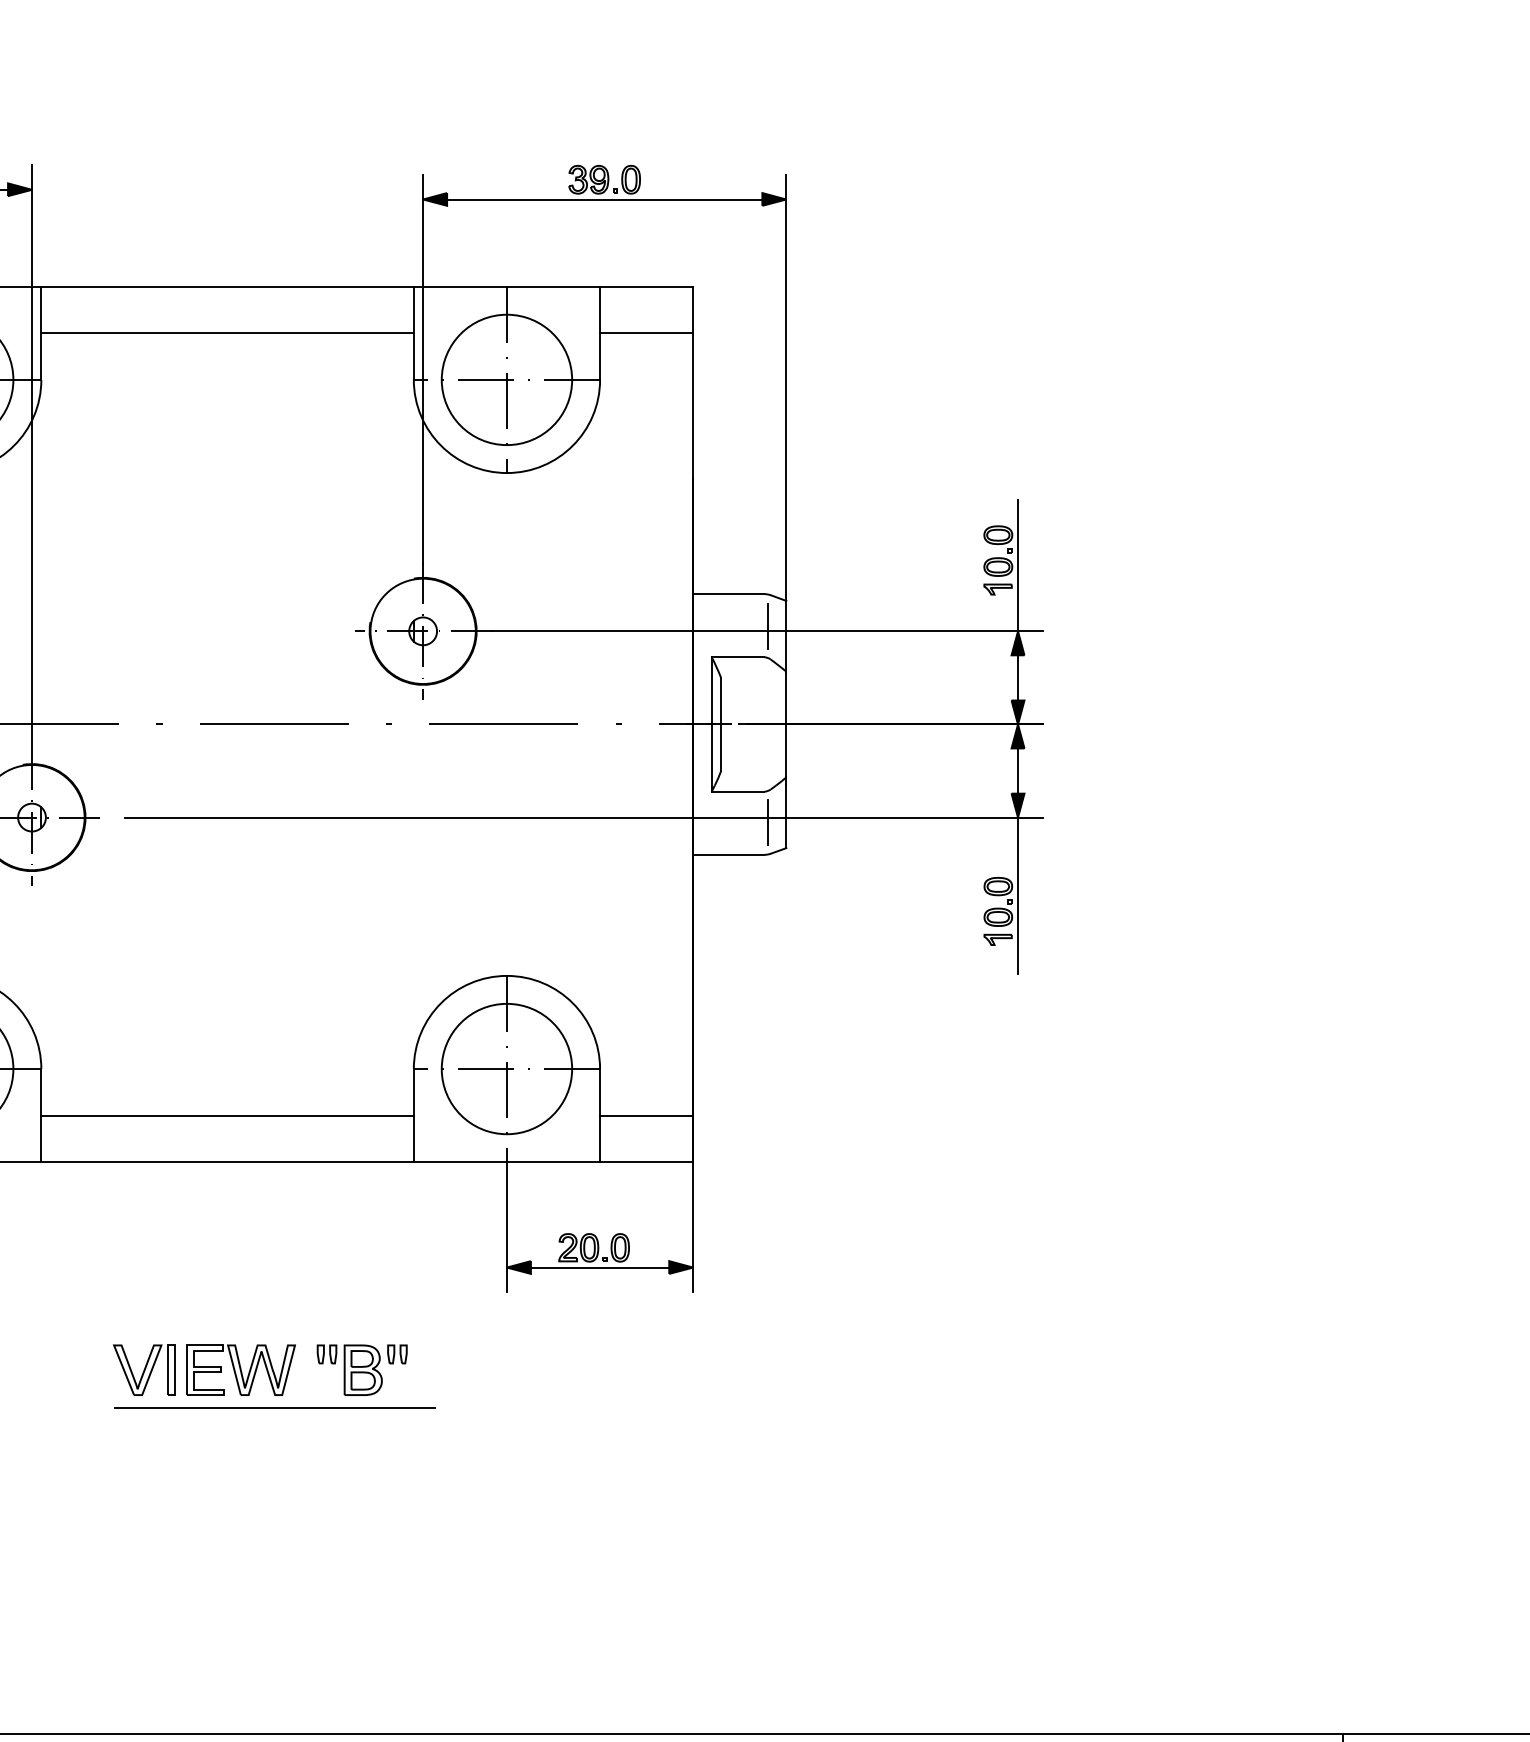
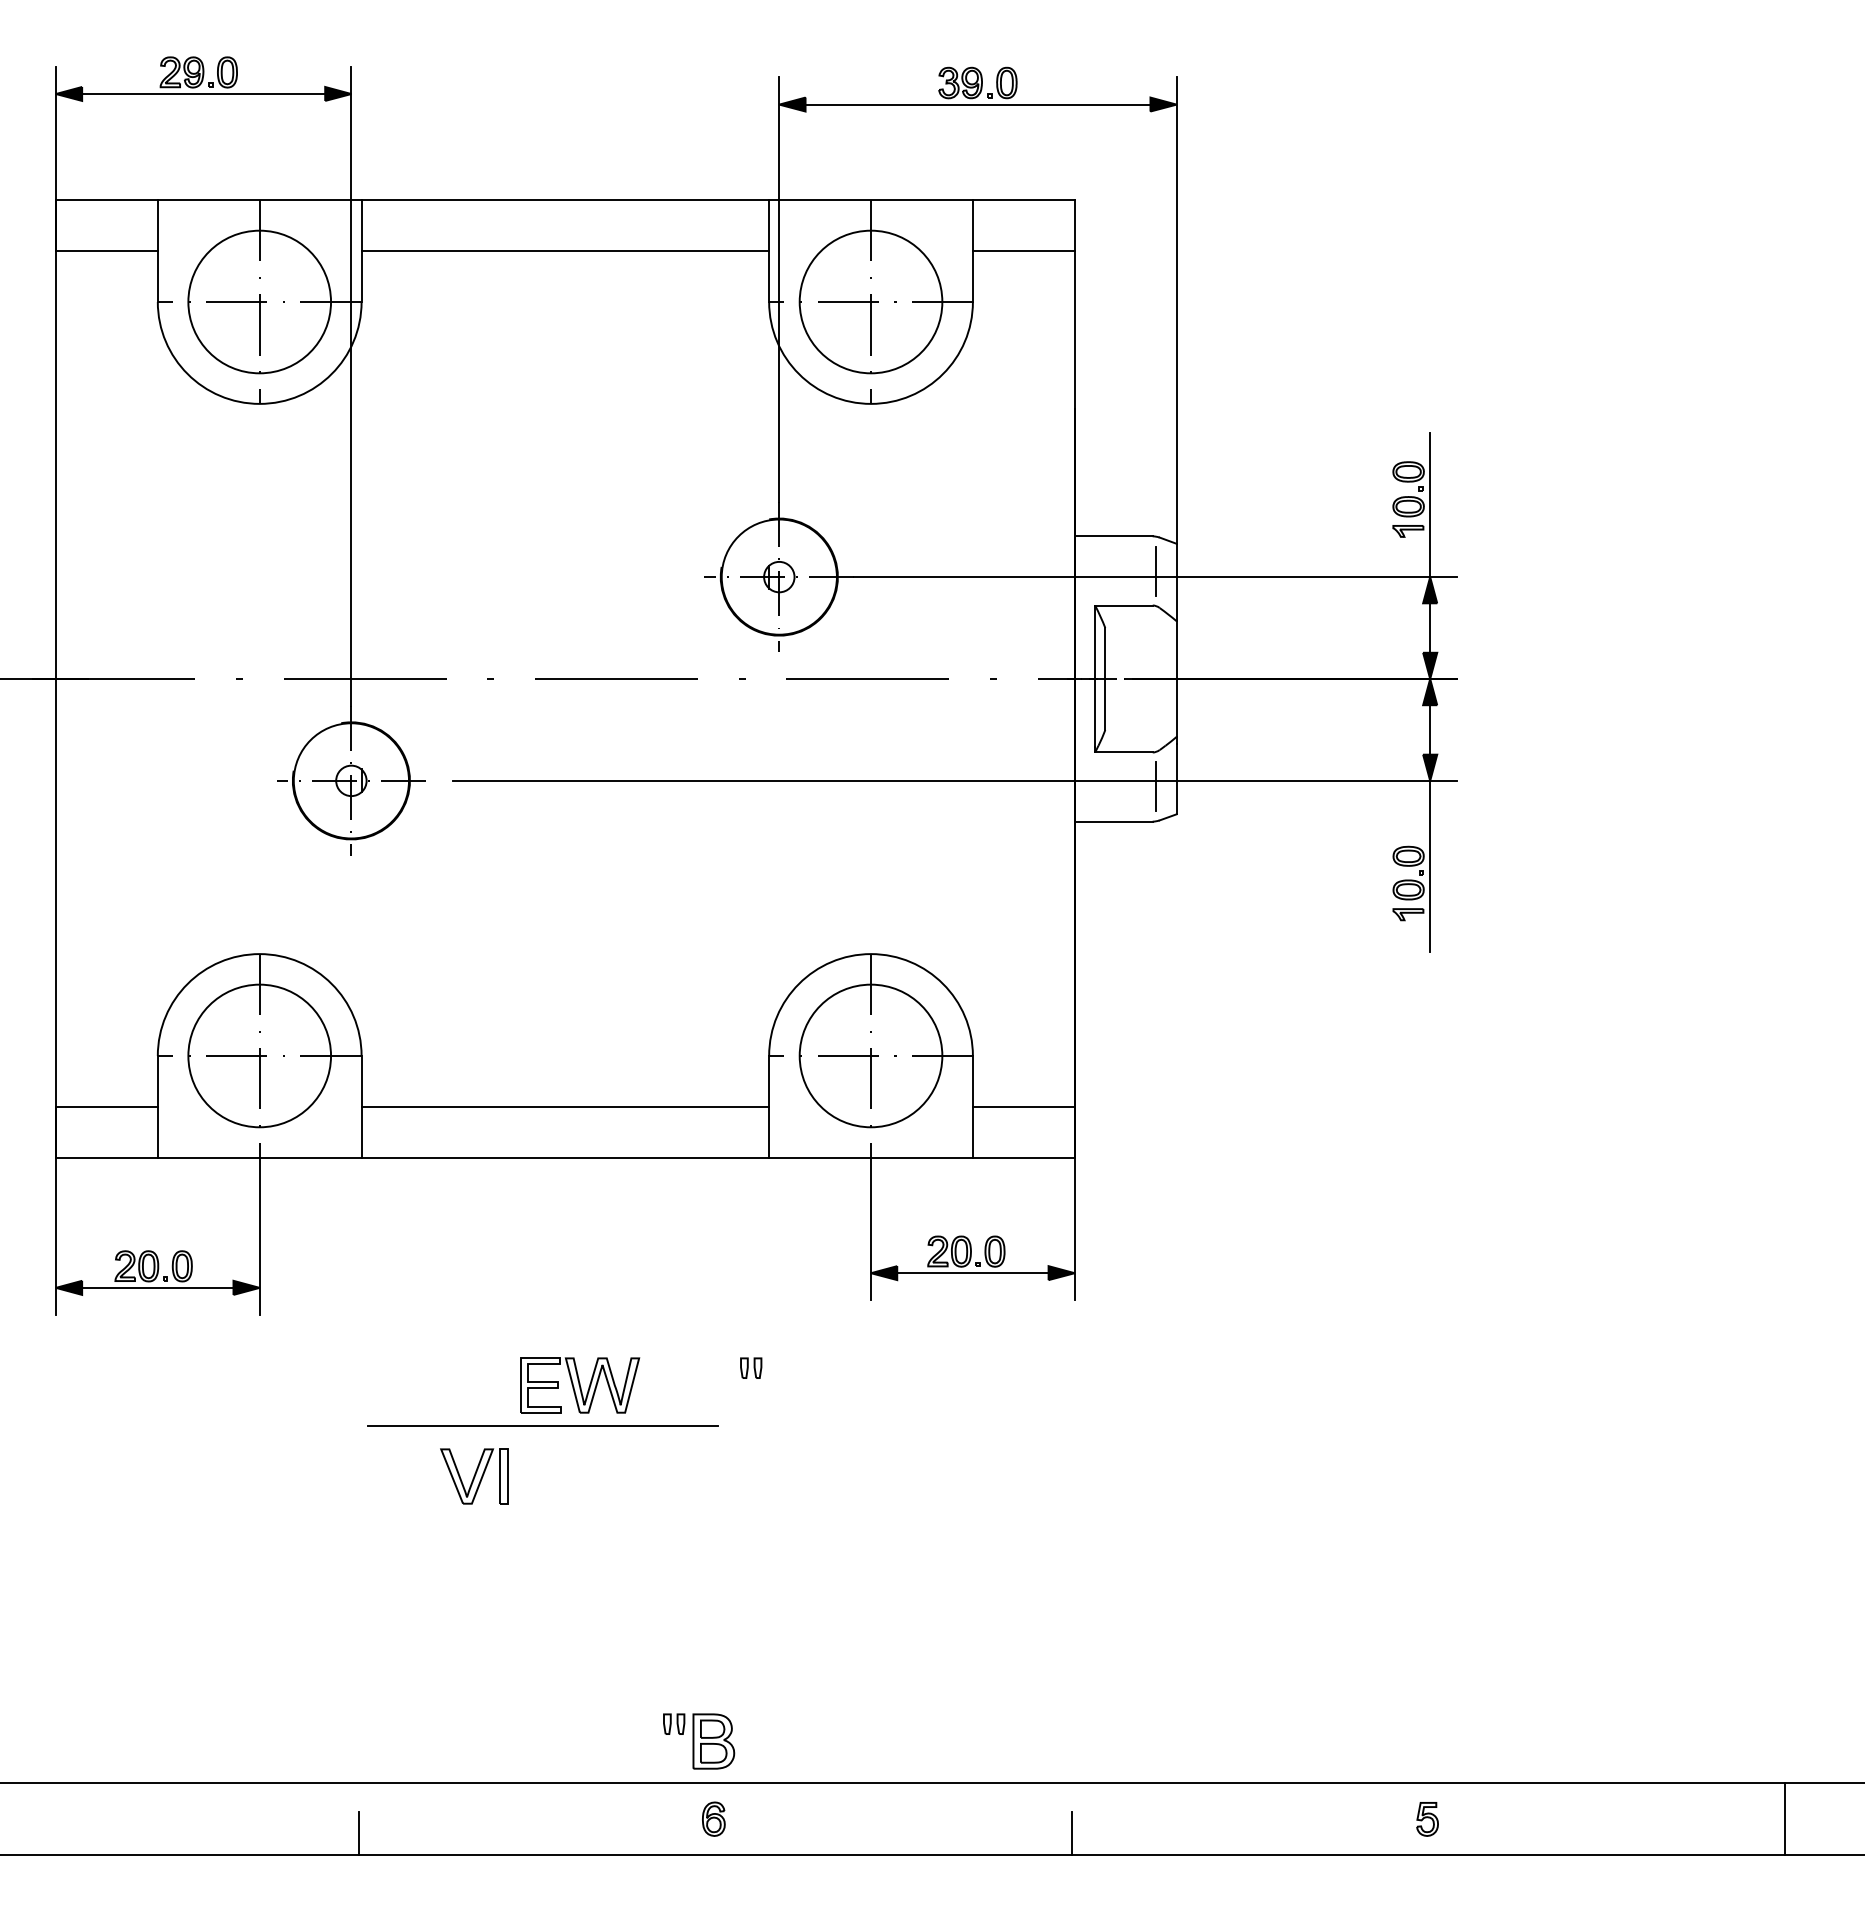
part: (144, 1370) -> (474, 1476), moved
part: (350, 1370) -> (699, 1741), moved
line: (274, 1406) -> (542, 1425), moved

